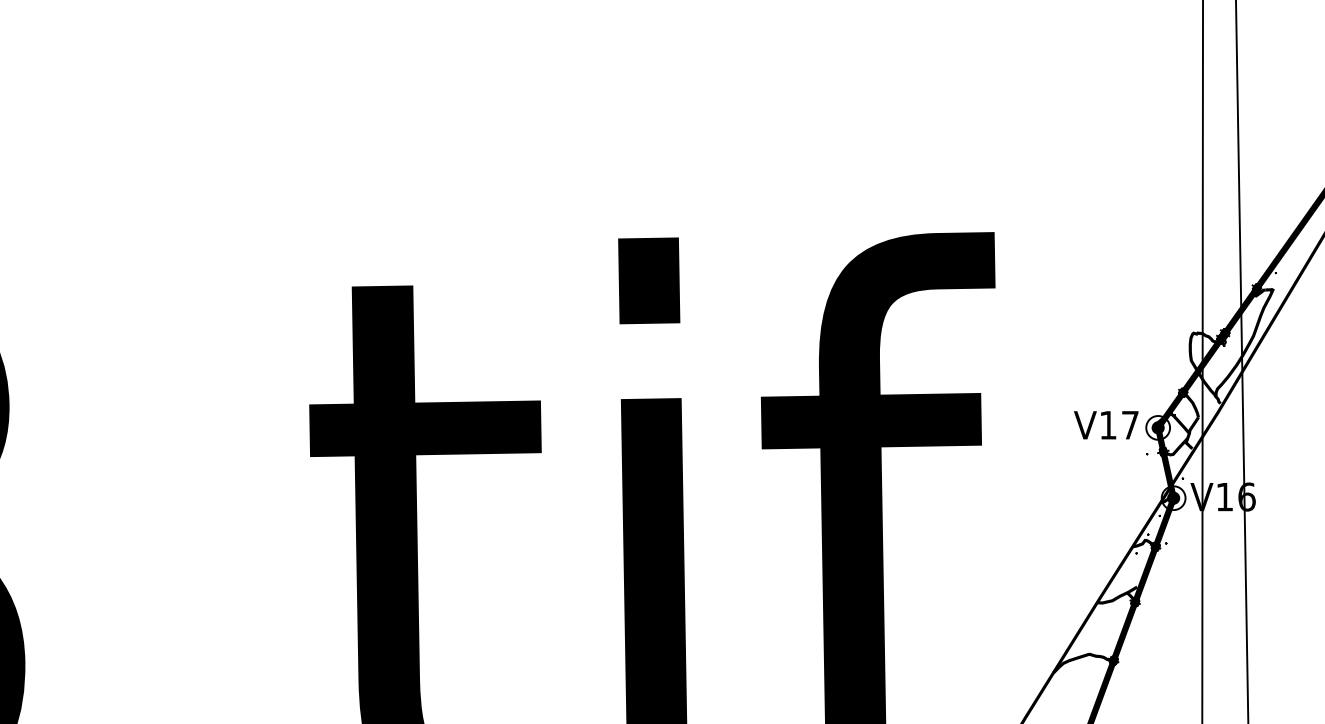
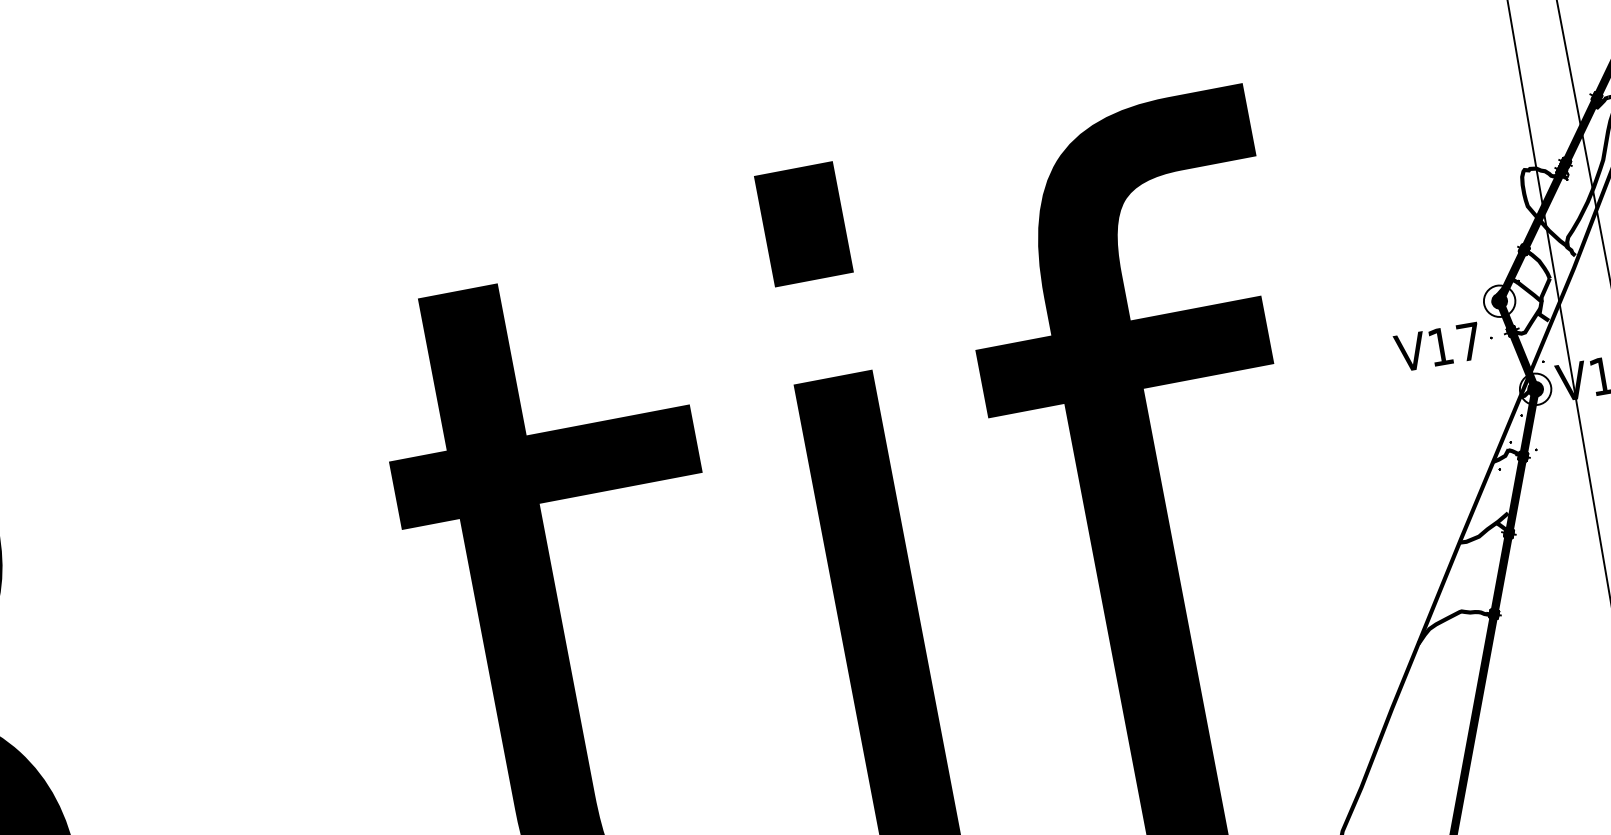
text: (1106, 425) -> (1438, 347), moved

